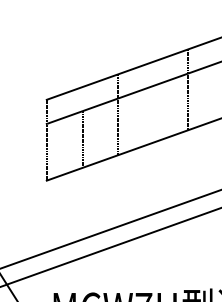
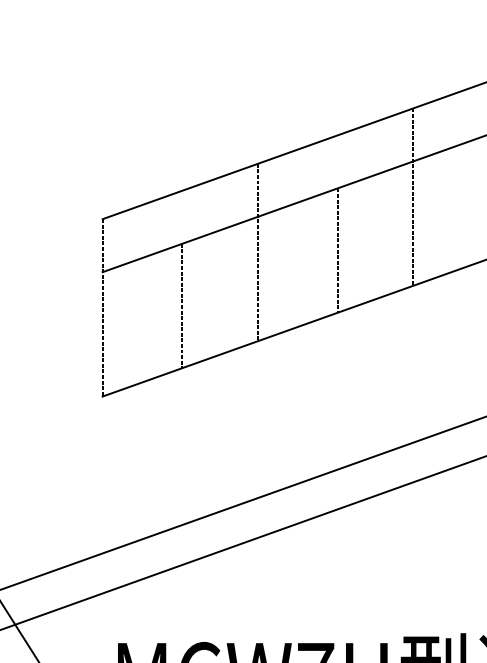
line: (153, 113) -> (336, 249), added

